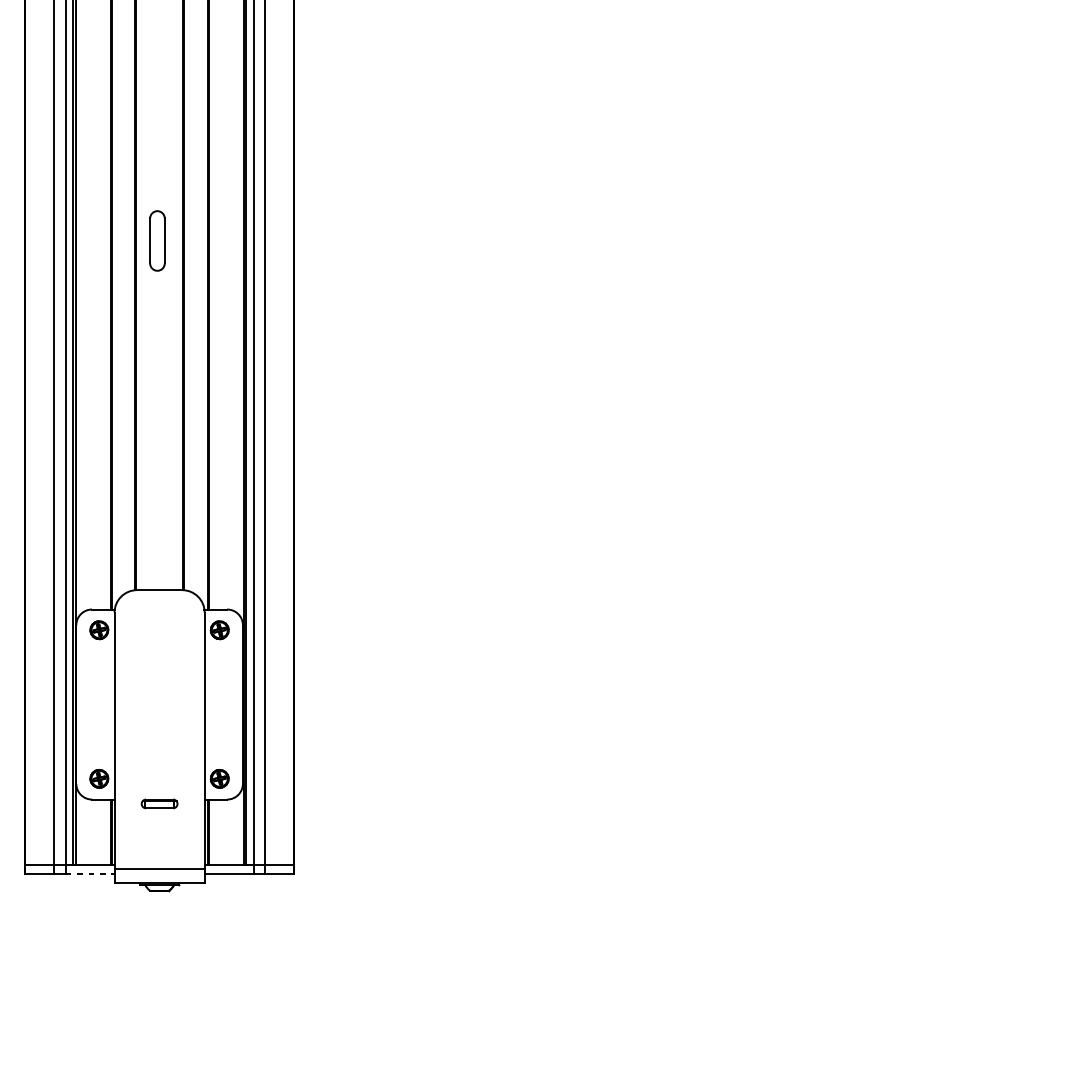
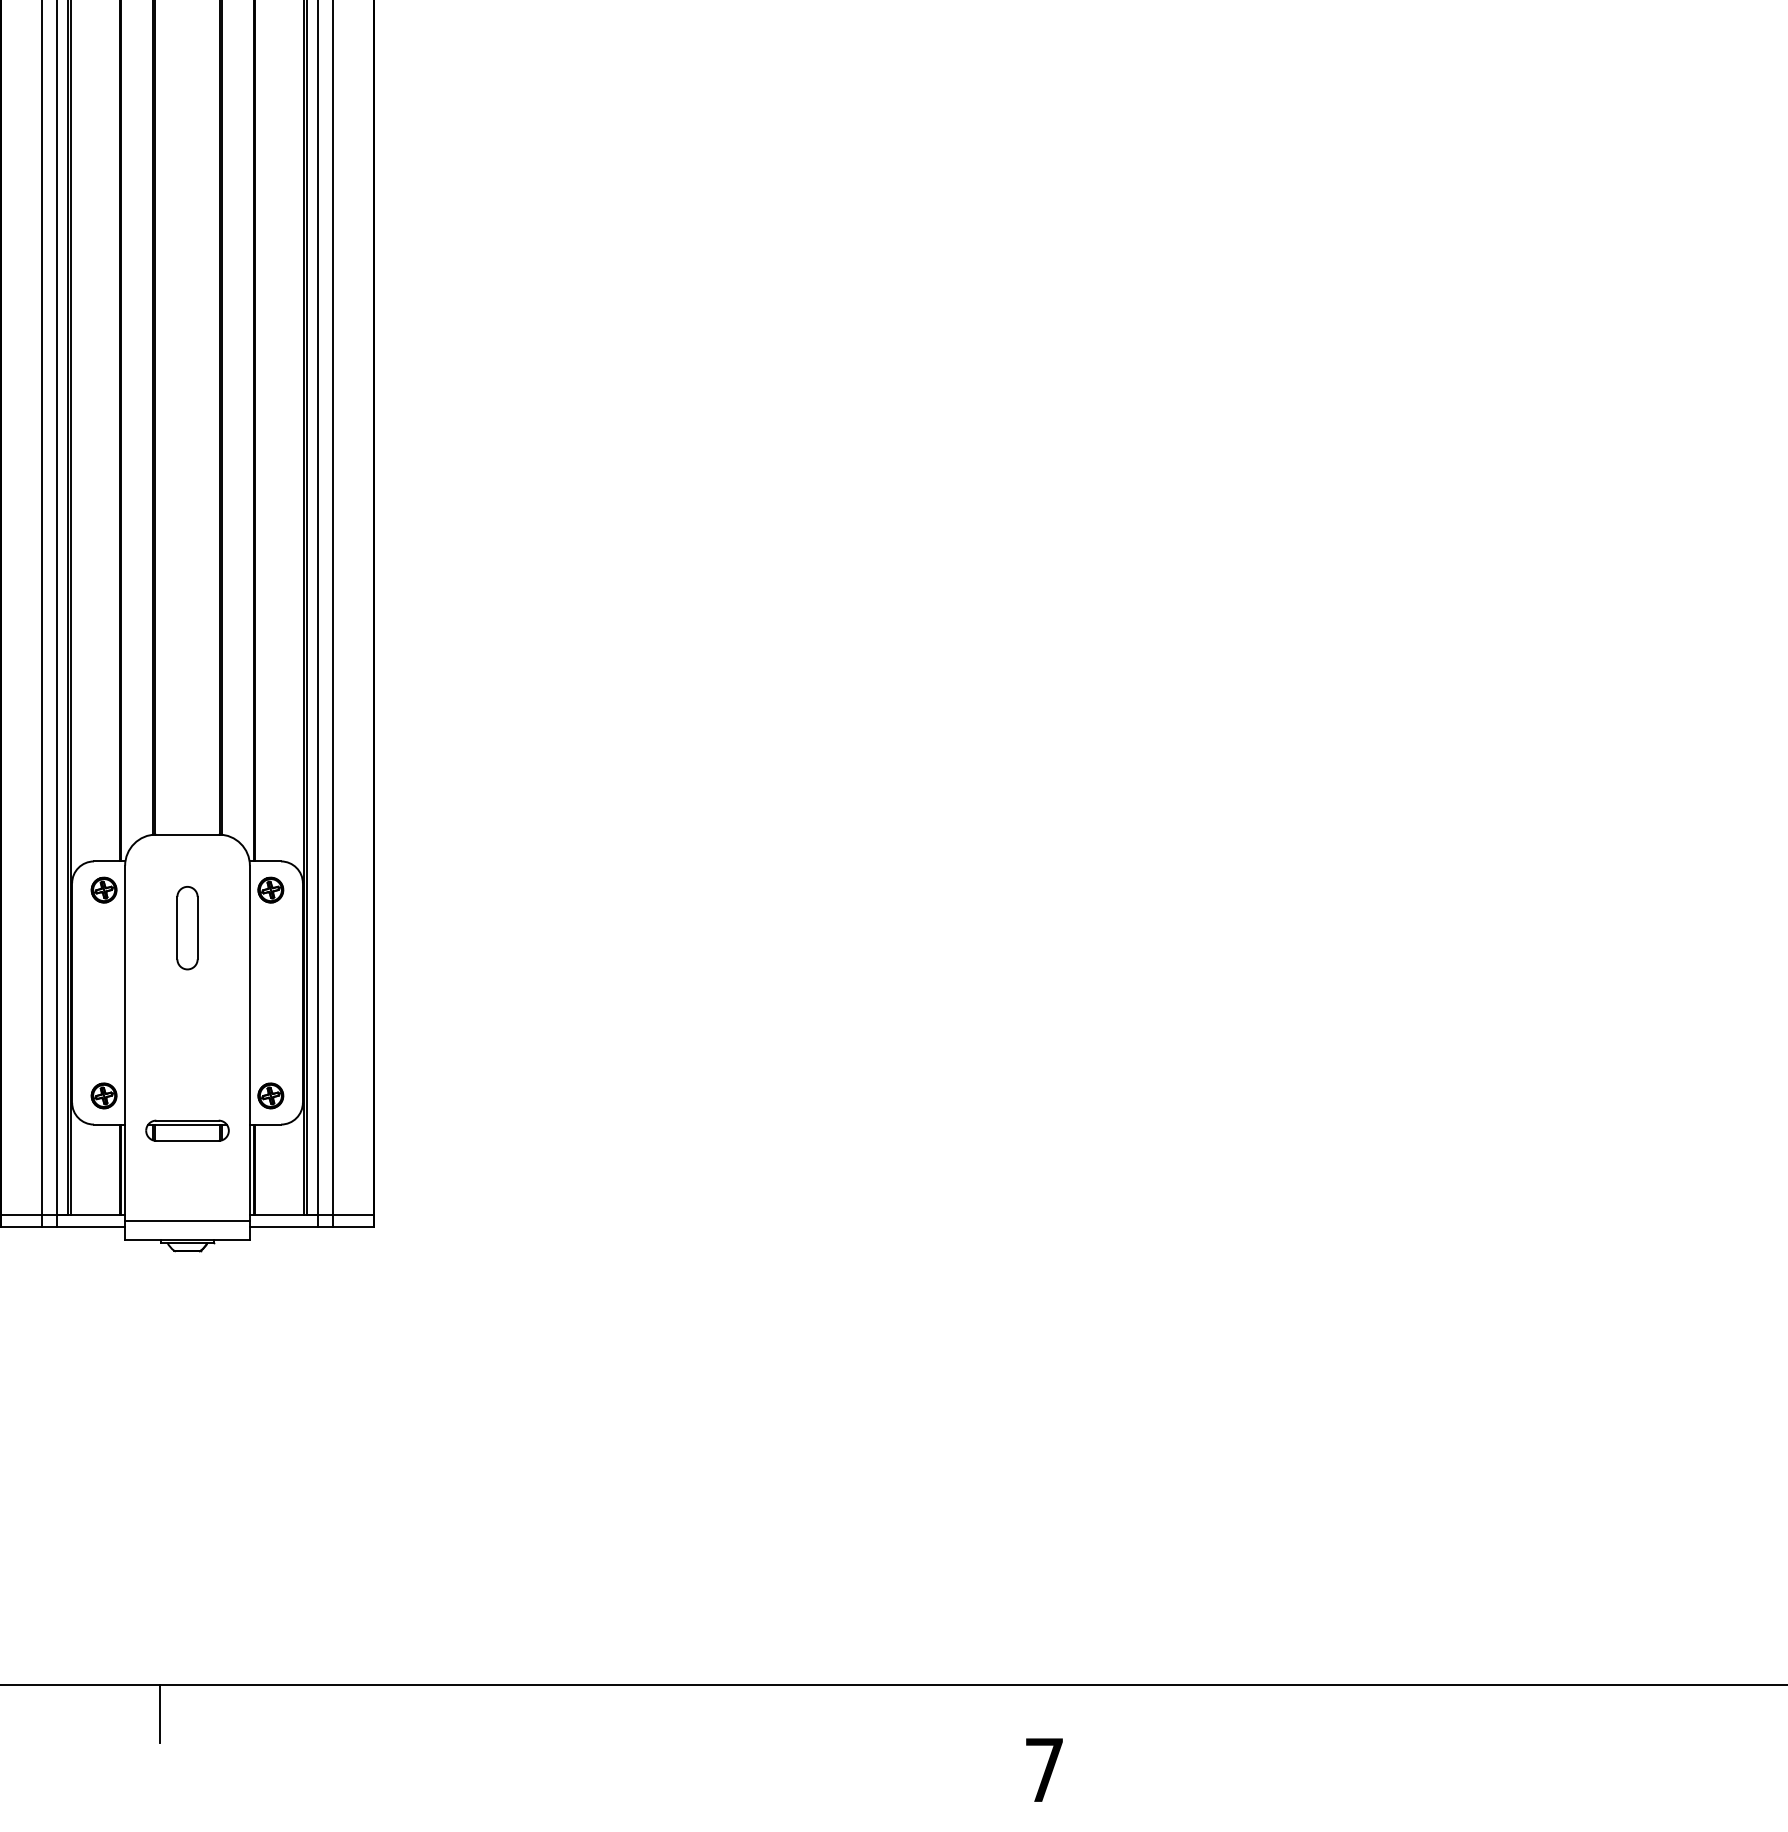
part: (157, 241) -> (187, 928), moved
part: (159, 803) -> (187, 1130), size x1.67
line: (90, 873) -> (91, 1227), dashed -> solid

